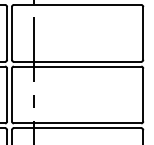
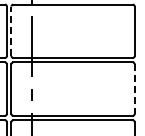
line: (12, 33) -> (11, 31), solid -> dashed
line: (143, 95) -> (134, 89), solid -> dashed

